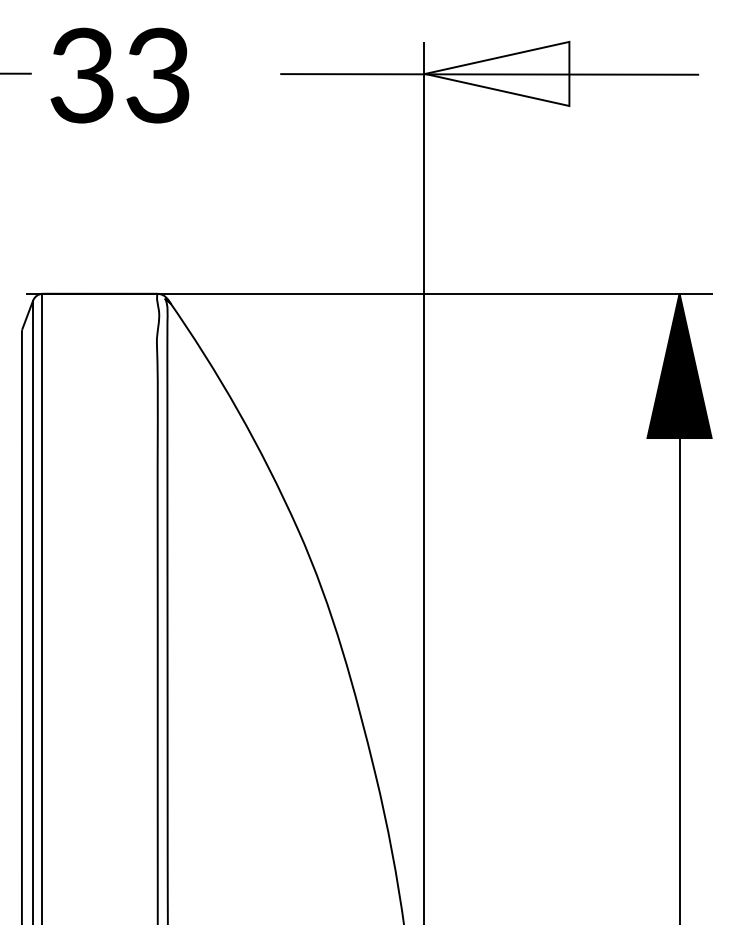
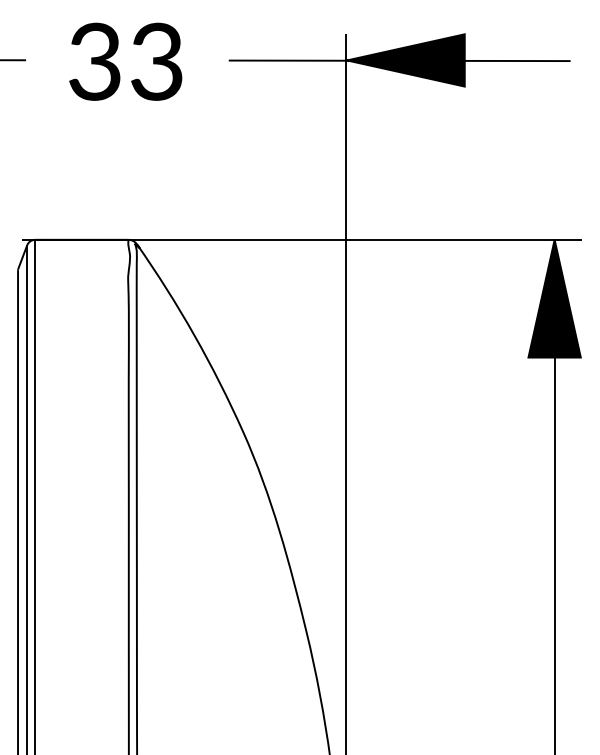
fill: (497, 73) -> (406, 60), added
text: (119, 75) -> (125, 61), moved

